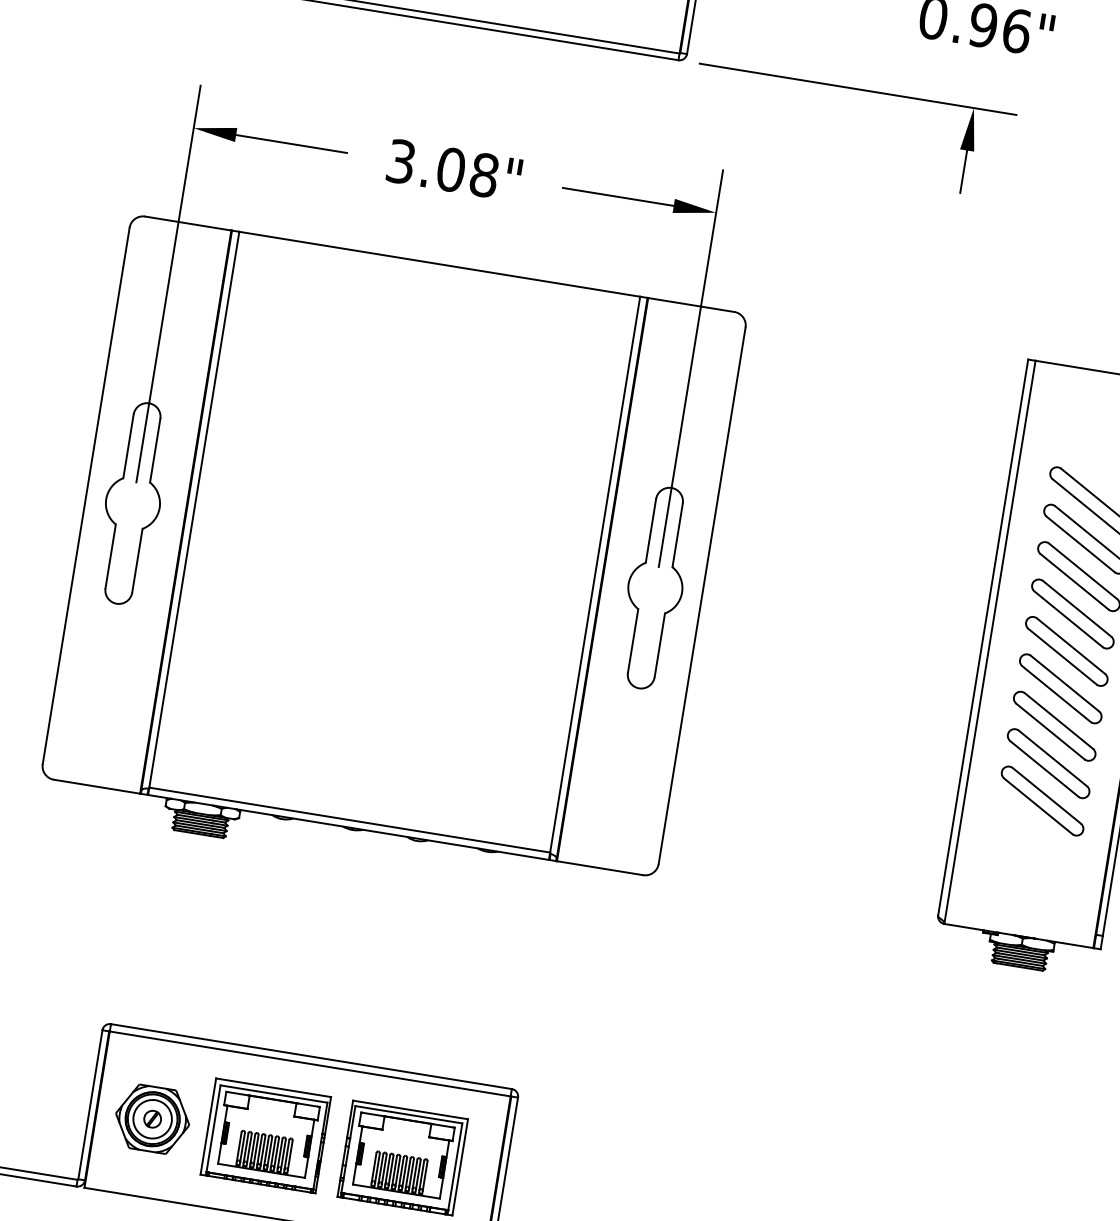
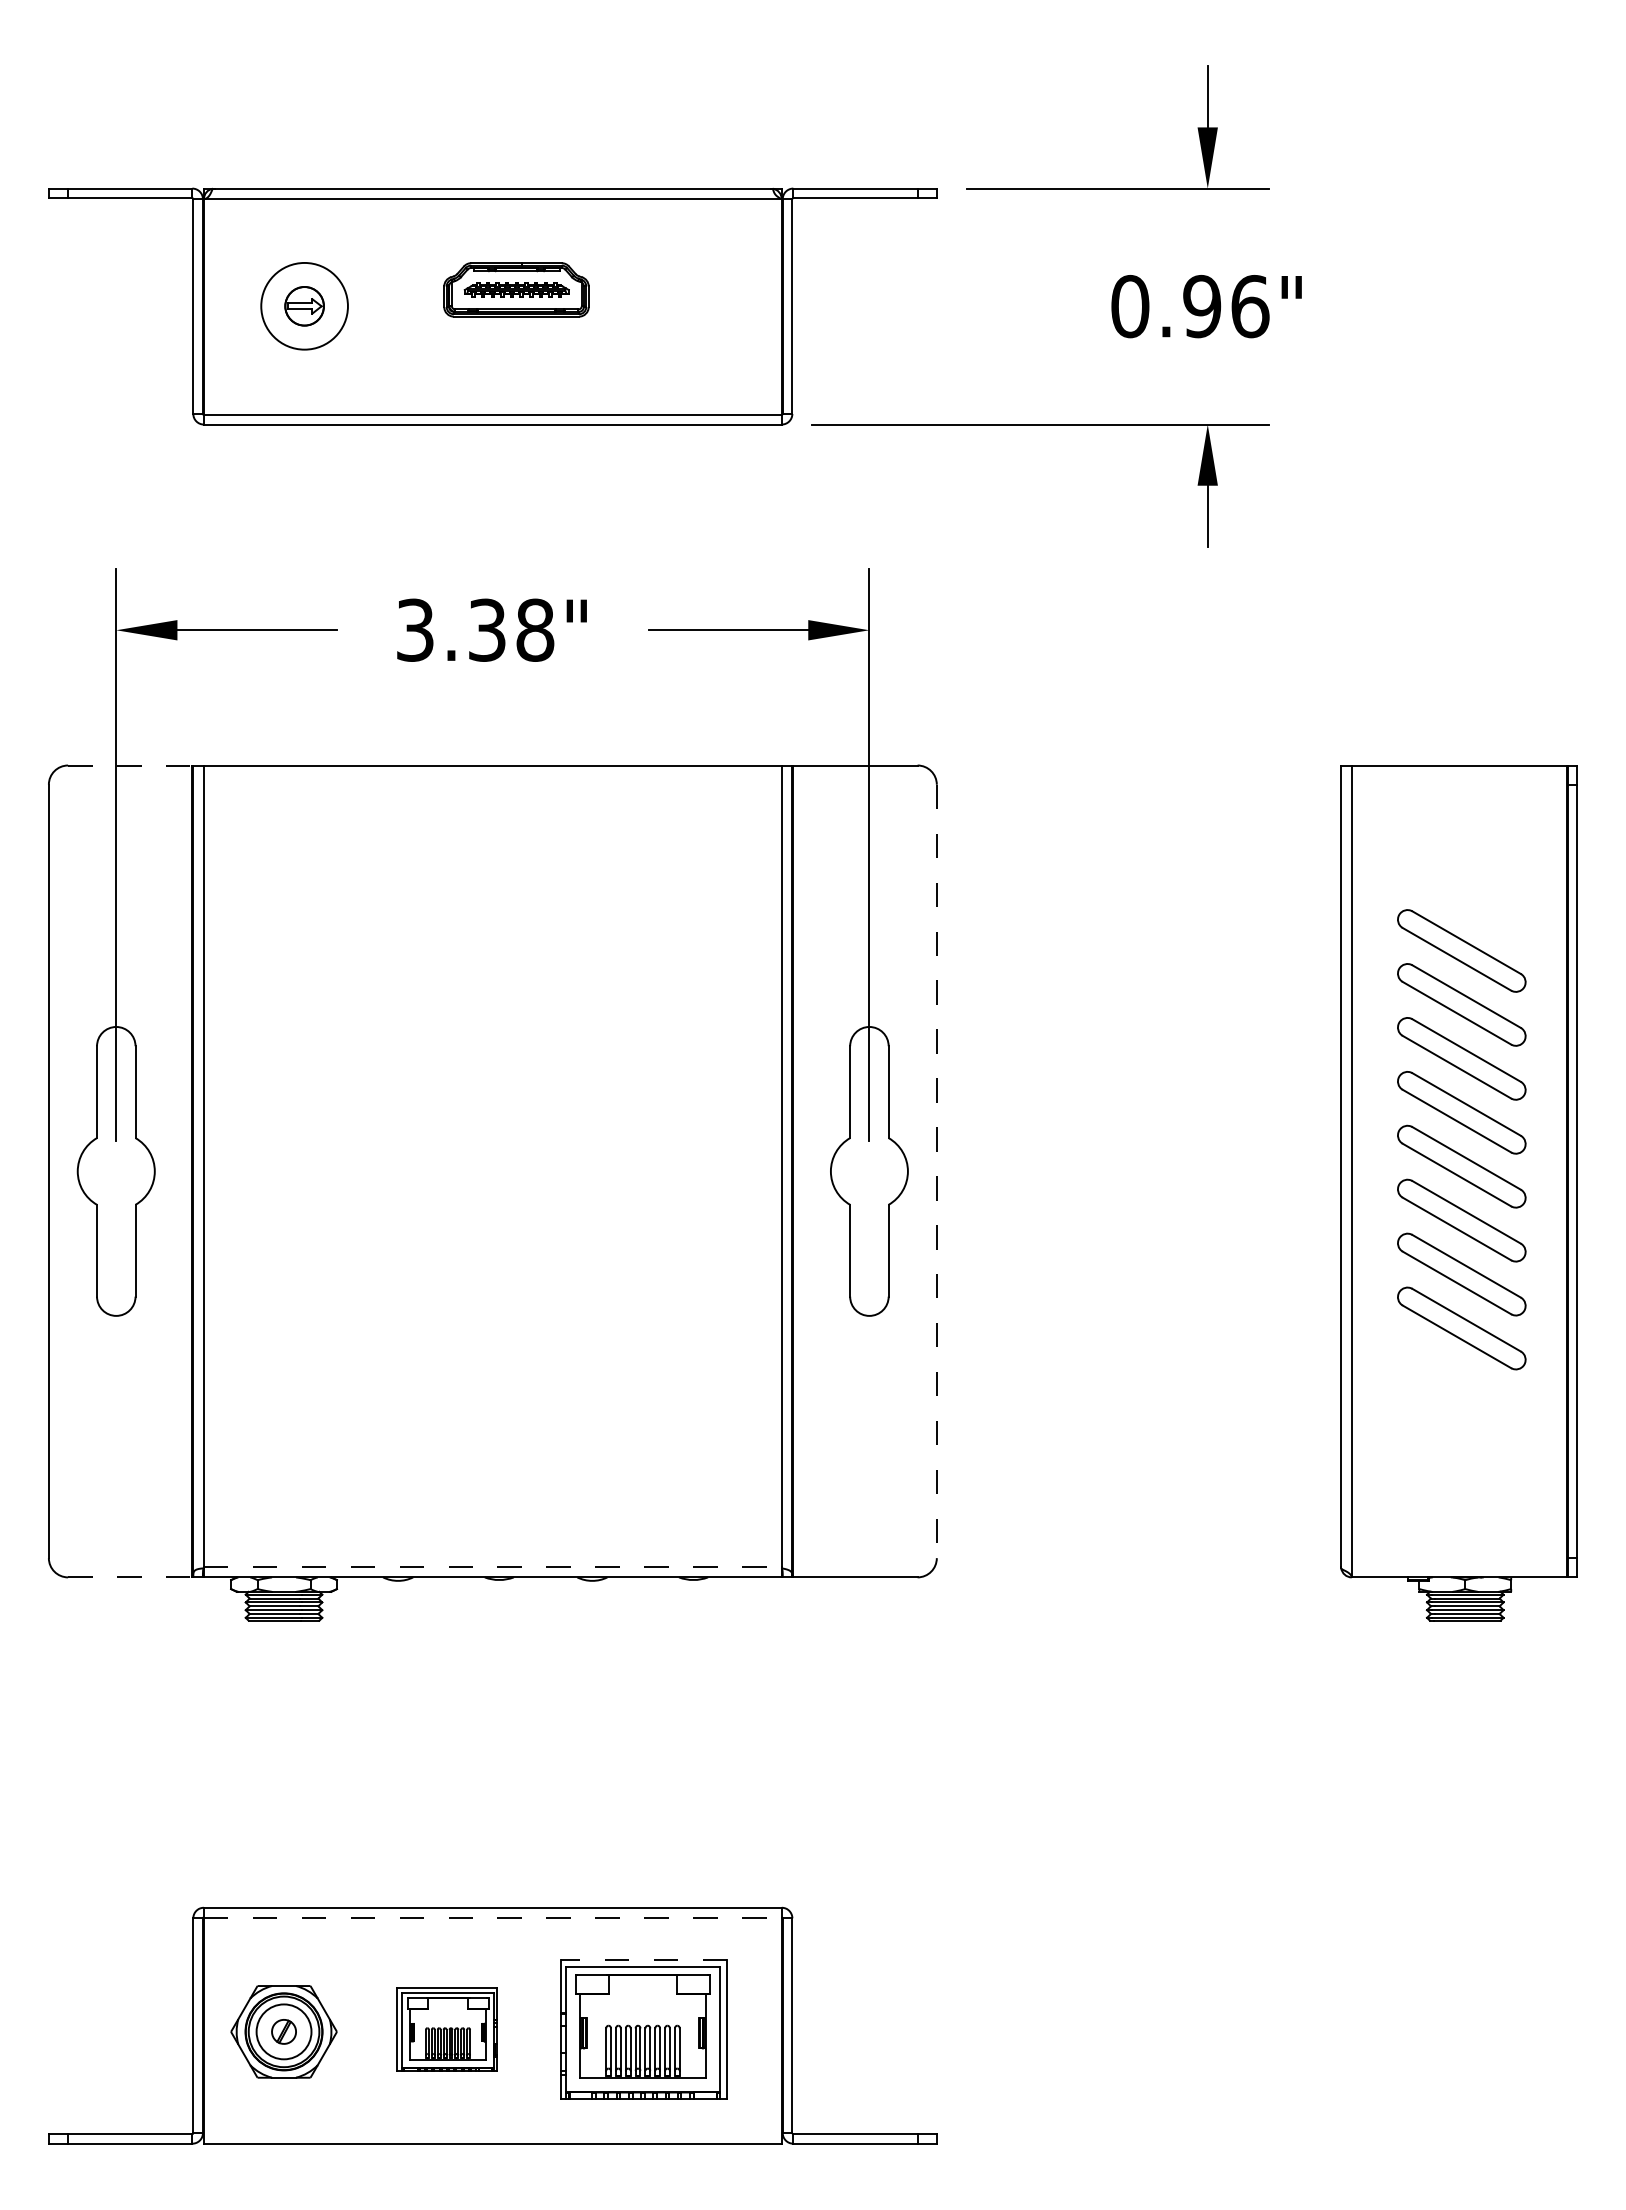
text: (451, 169) -> (487, 629), 3.08" -> 3.38"
line: (188, 223) -> (130, 765), solid -> dashed
line: (701, 595) -> (936, 1171), solid -> dashed
line: (97, 786) -> (130, 1577), solid -> dashed
part: (1042, 801) -> (1461, 1382), removed
line: (349, 819) -> (492, 1566), solid -> dashed
line: (309, 1064) -> (492, 1918), solid -> dashed
line: (410, 1110) -> (644, 1960), solid -> dashed
part: (265, 1135) -> (446, 2029), size x0.6

